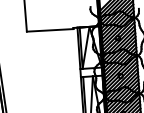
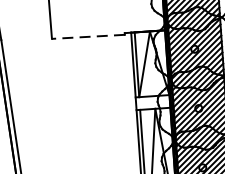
line: (49, 30) -> (87, 37), solid -> dashed

